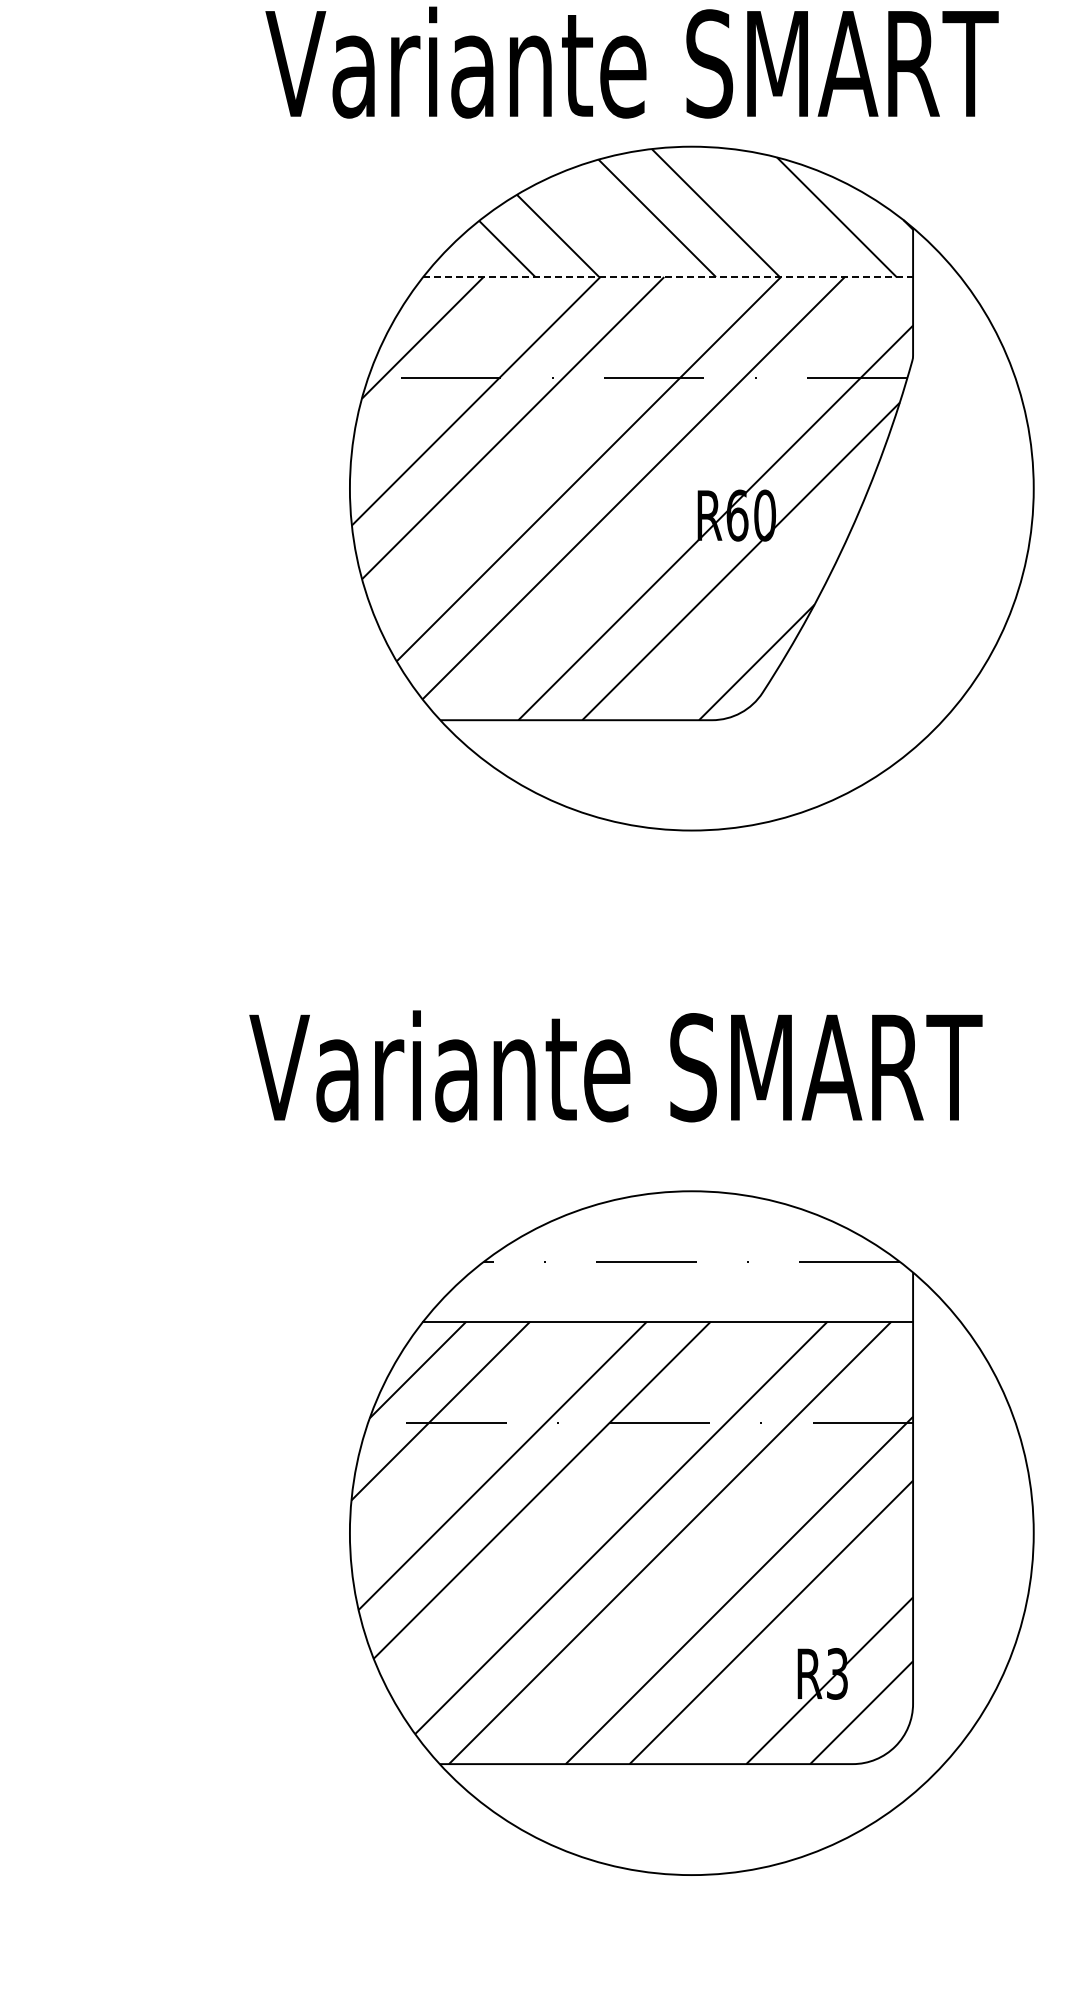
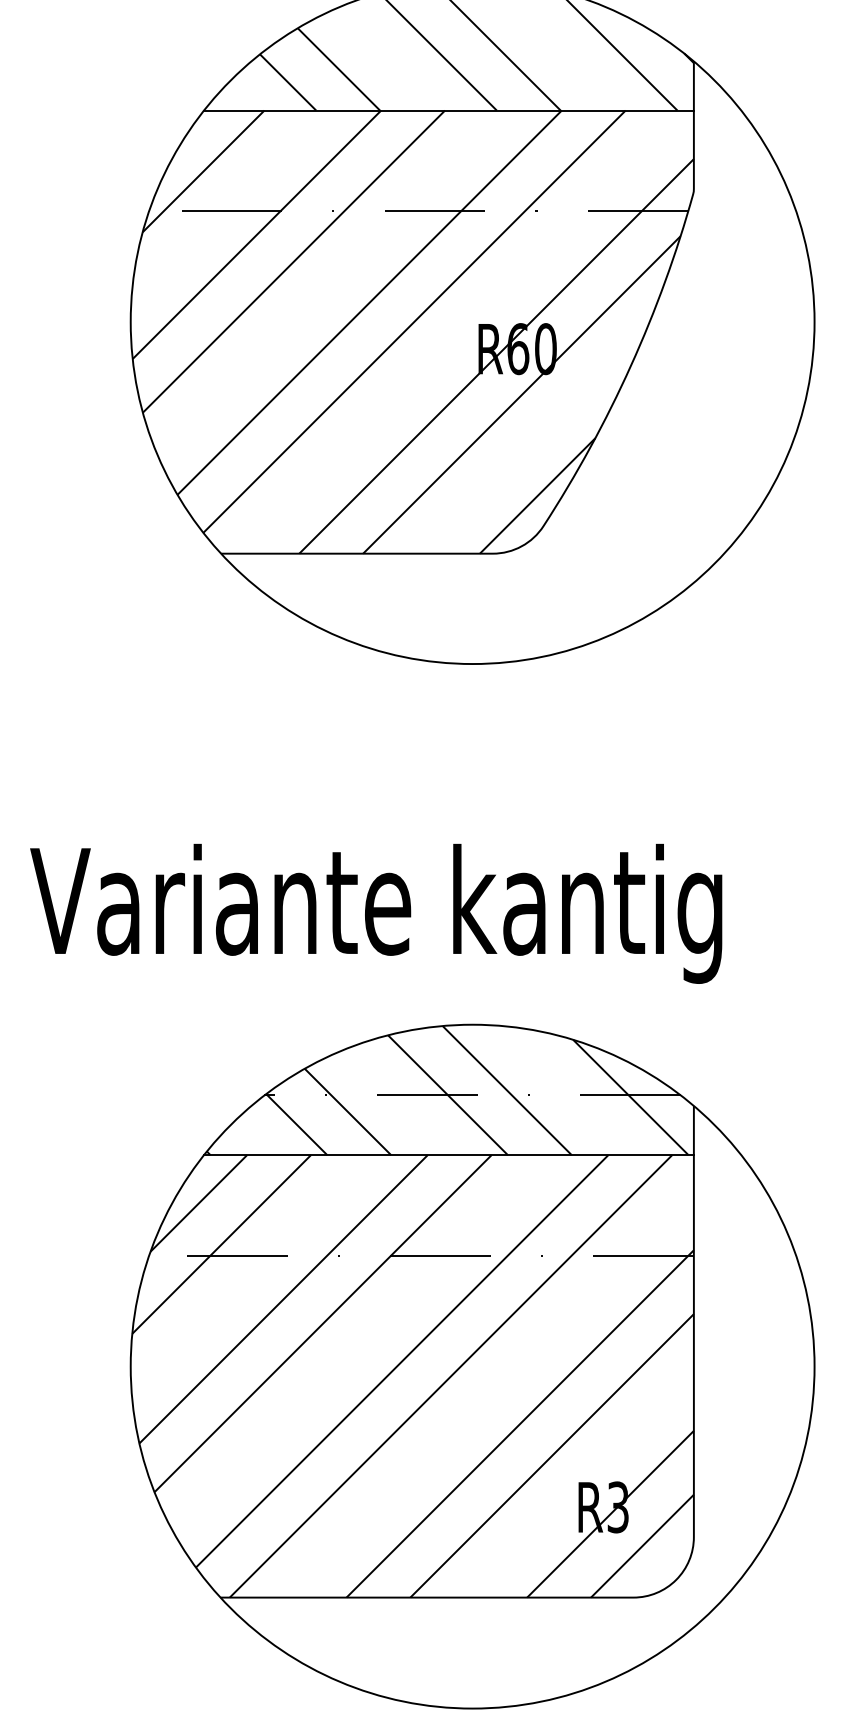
line: (668, 277) -> (449, 110), dashed -> solid
text: (826, 1080) -> (607, 913), Variante SMART -> Variante kantig
hatch: (666, 1256) -> (447, 1089), added

